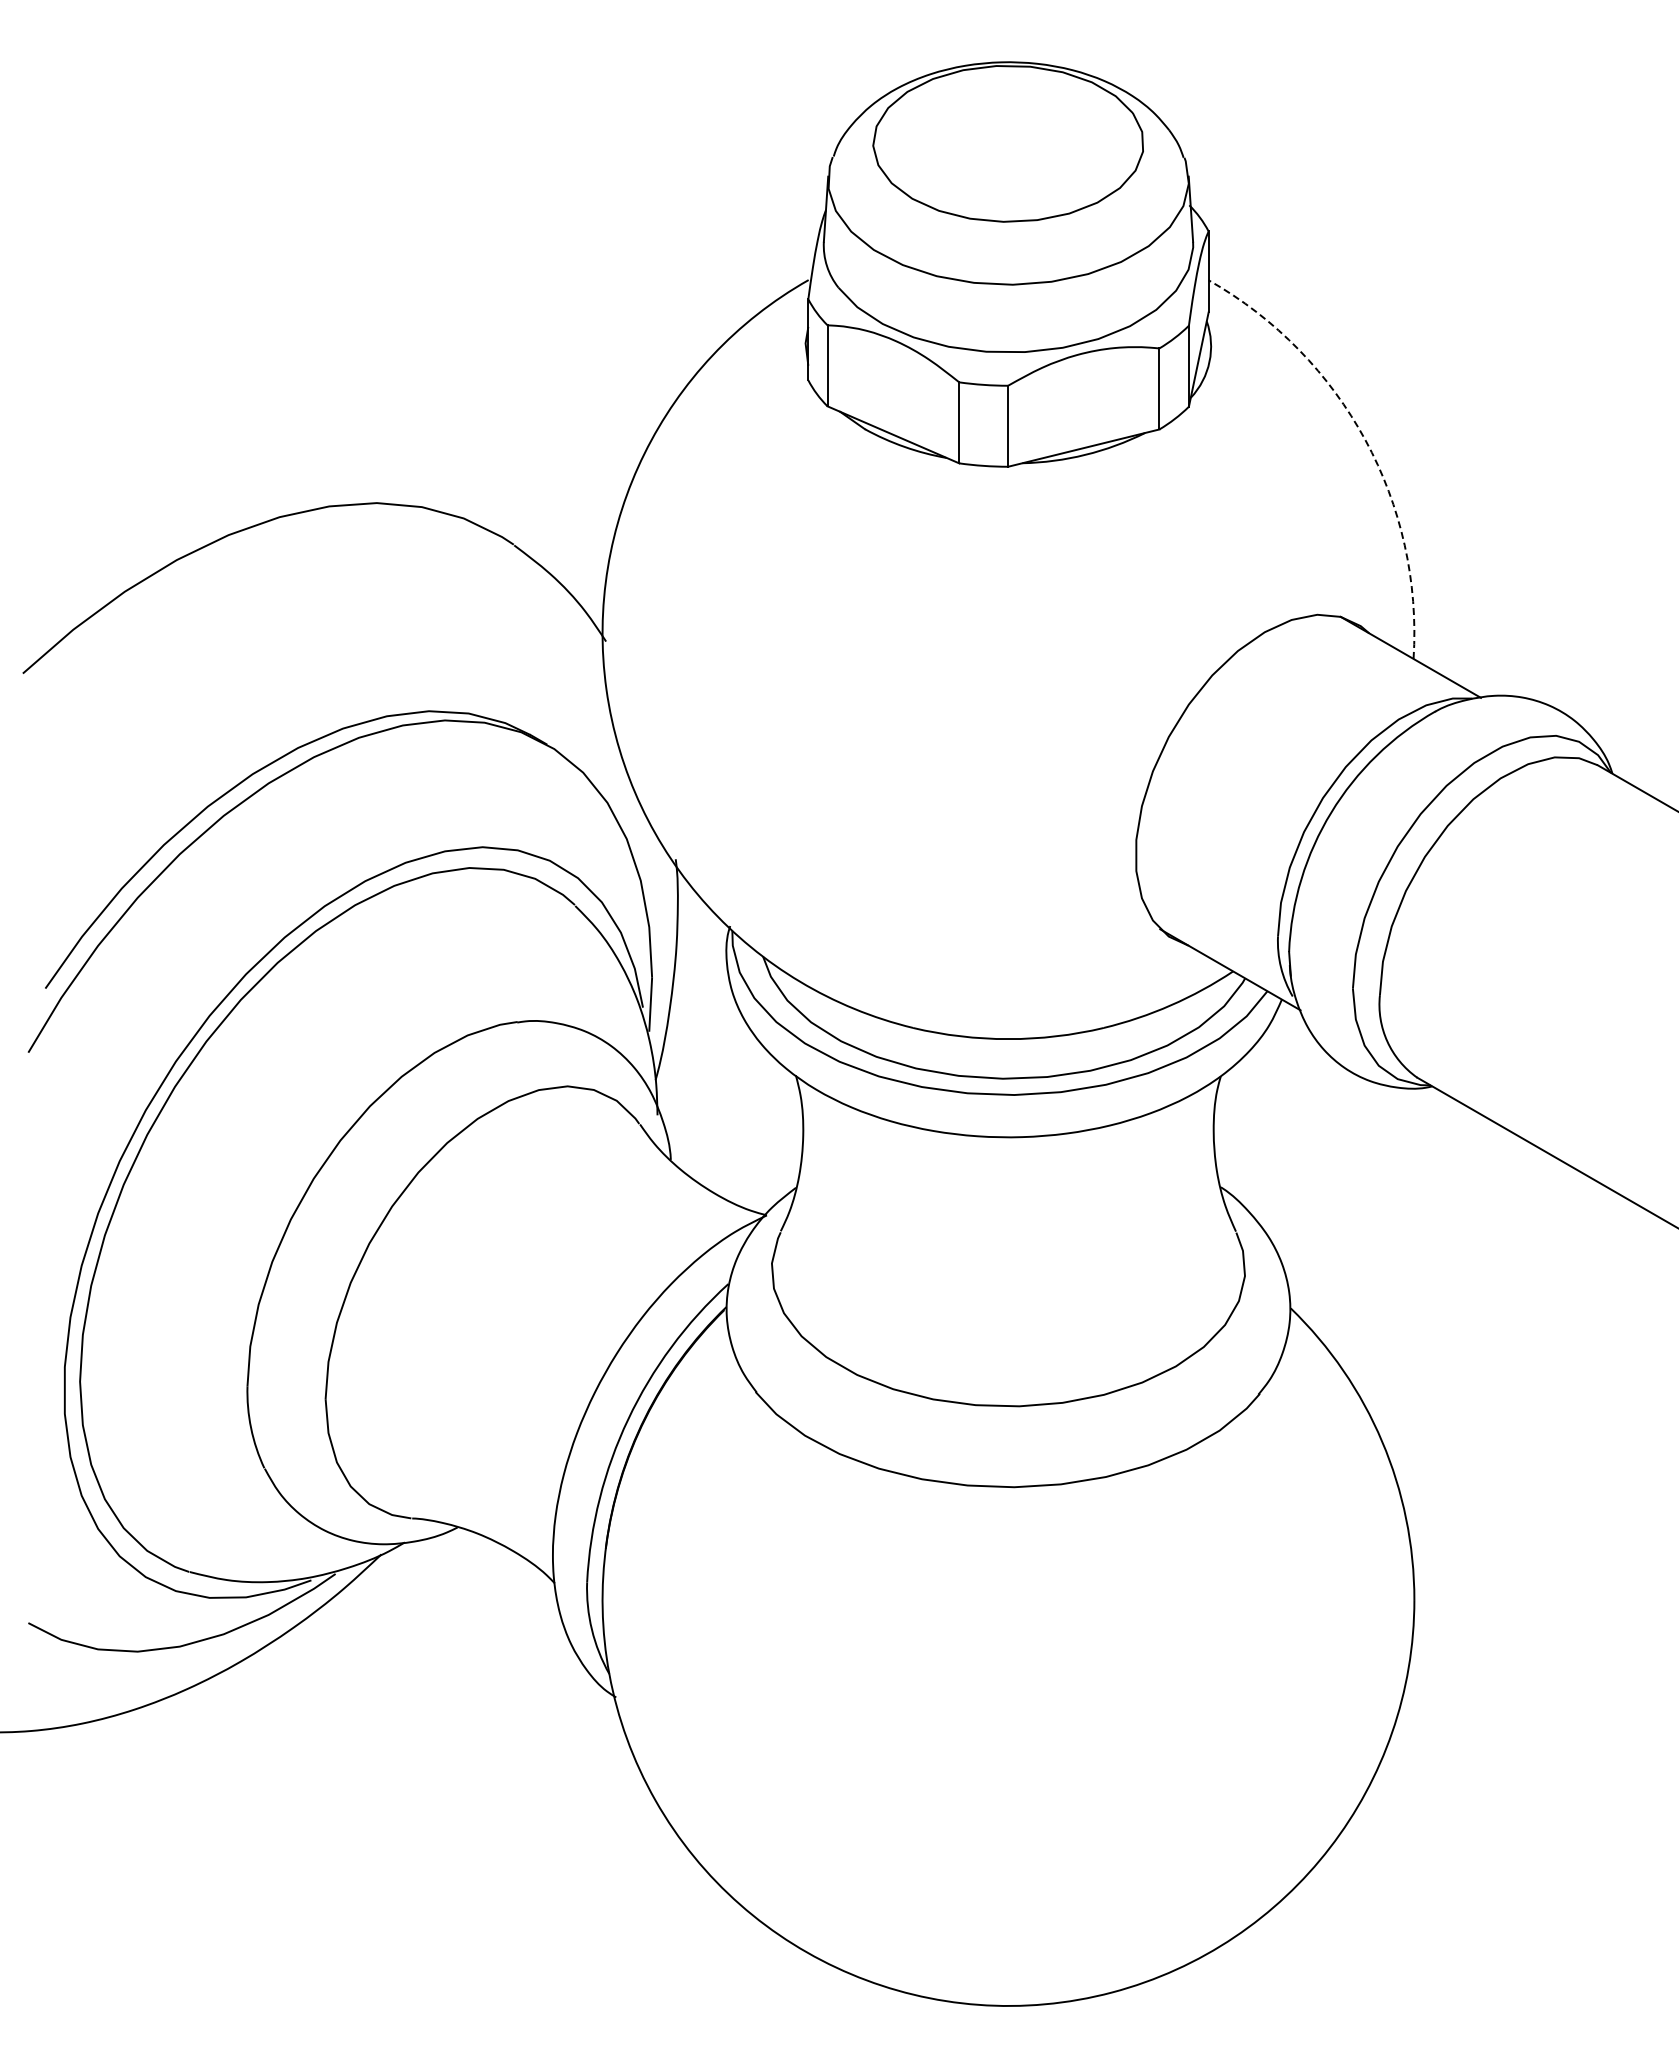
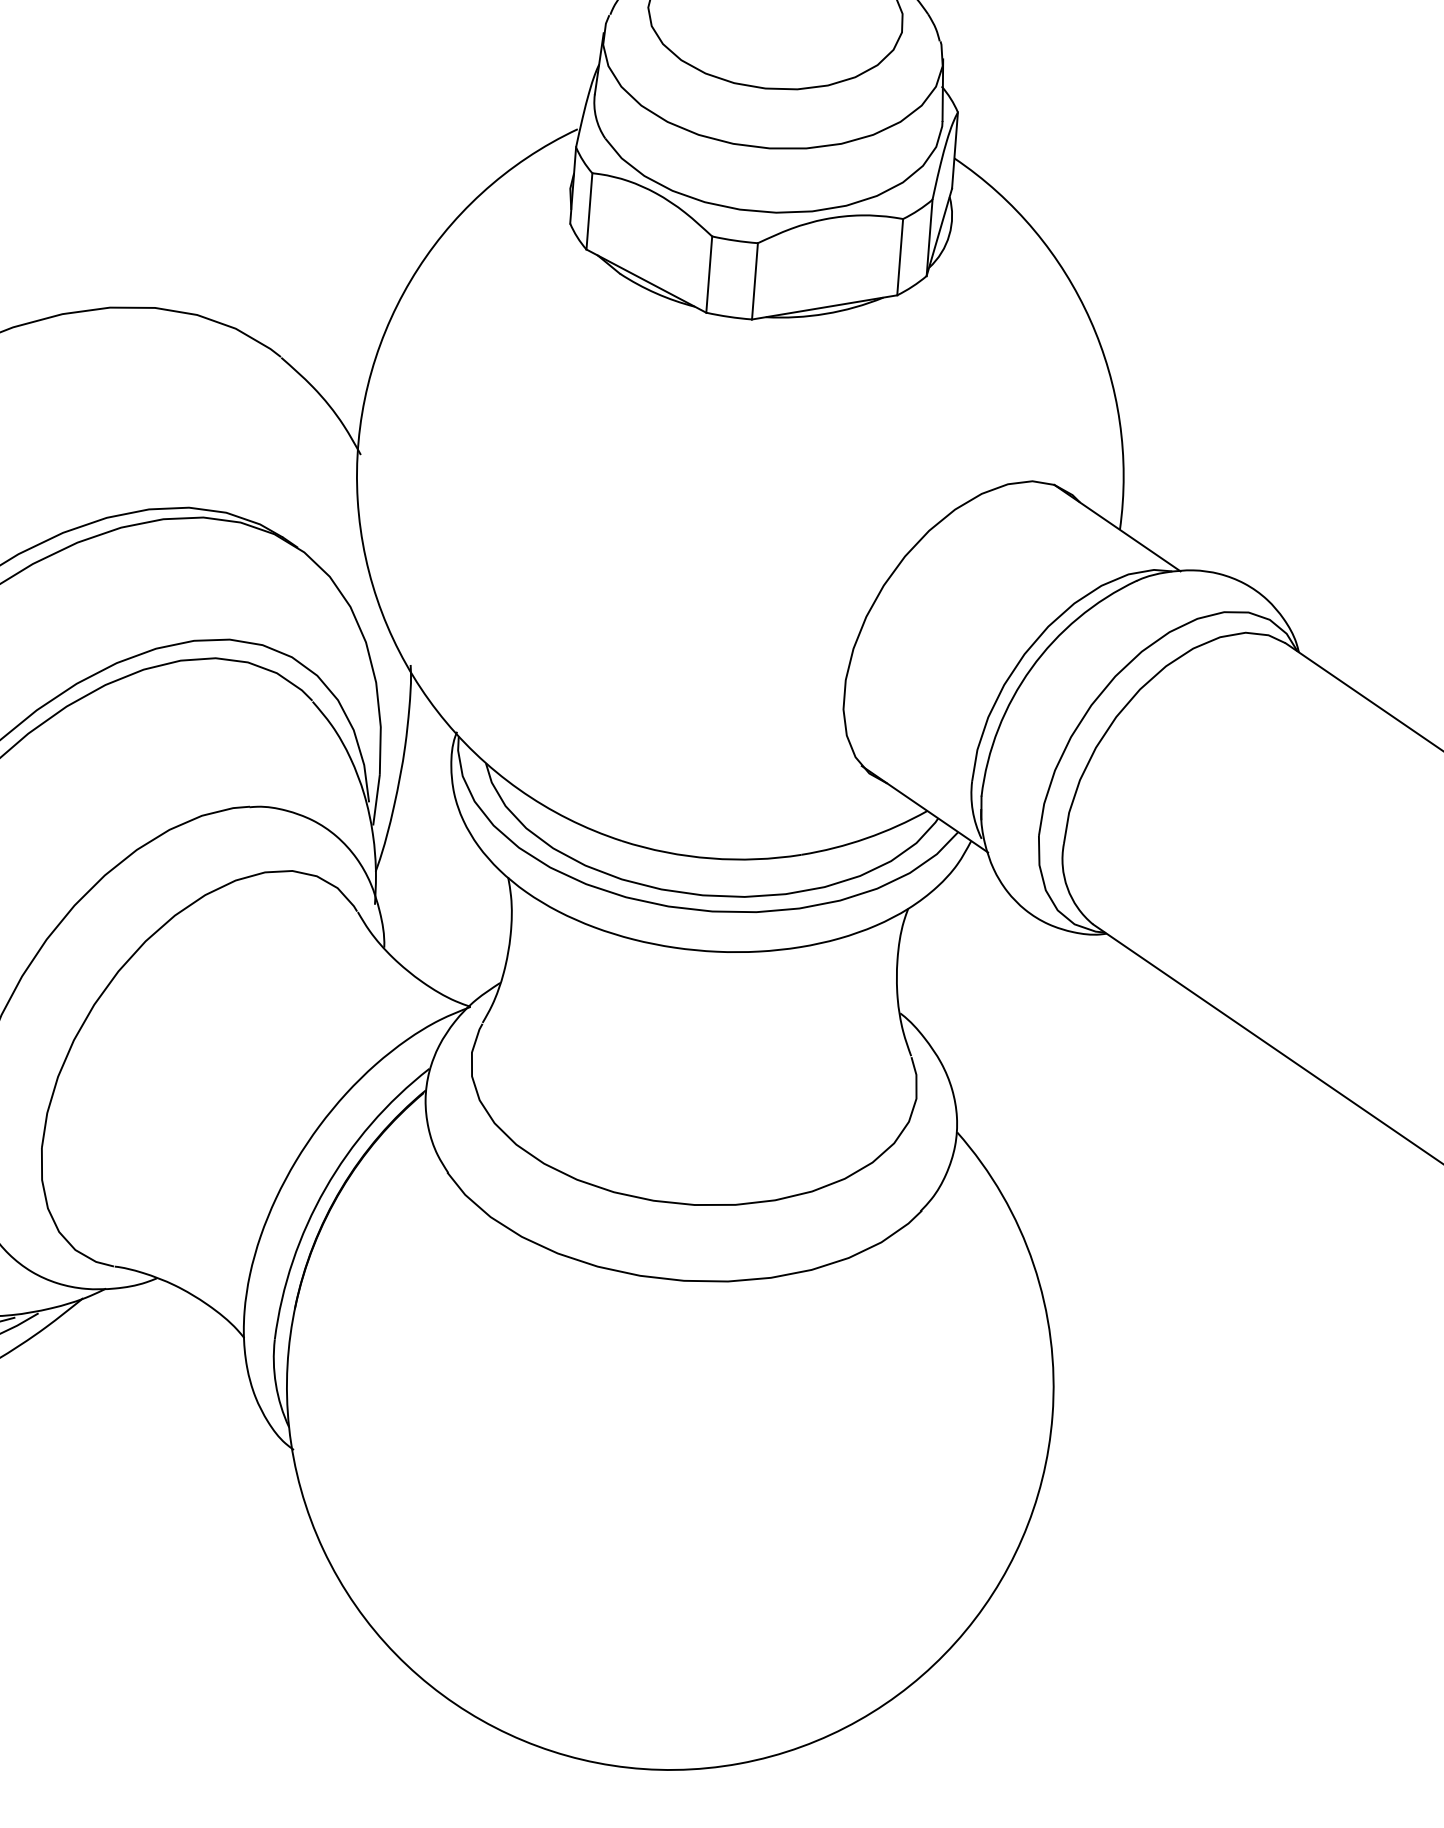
arc: (1365, 440) -> (1090, 320), dashed -> solid

